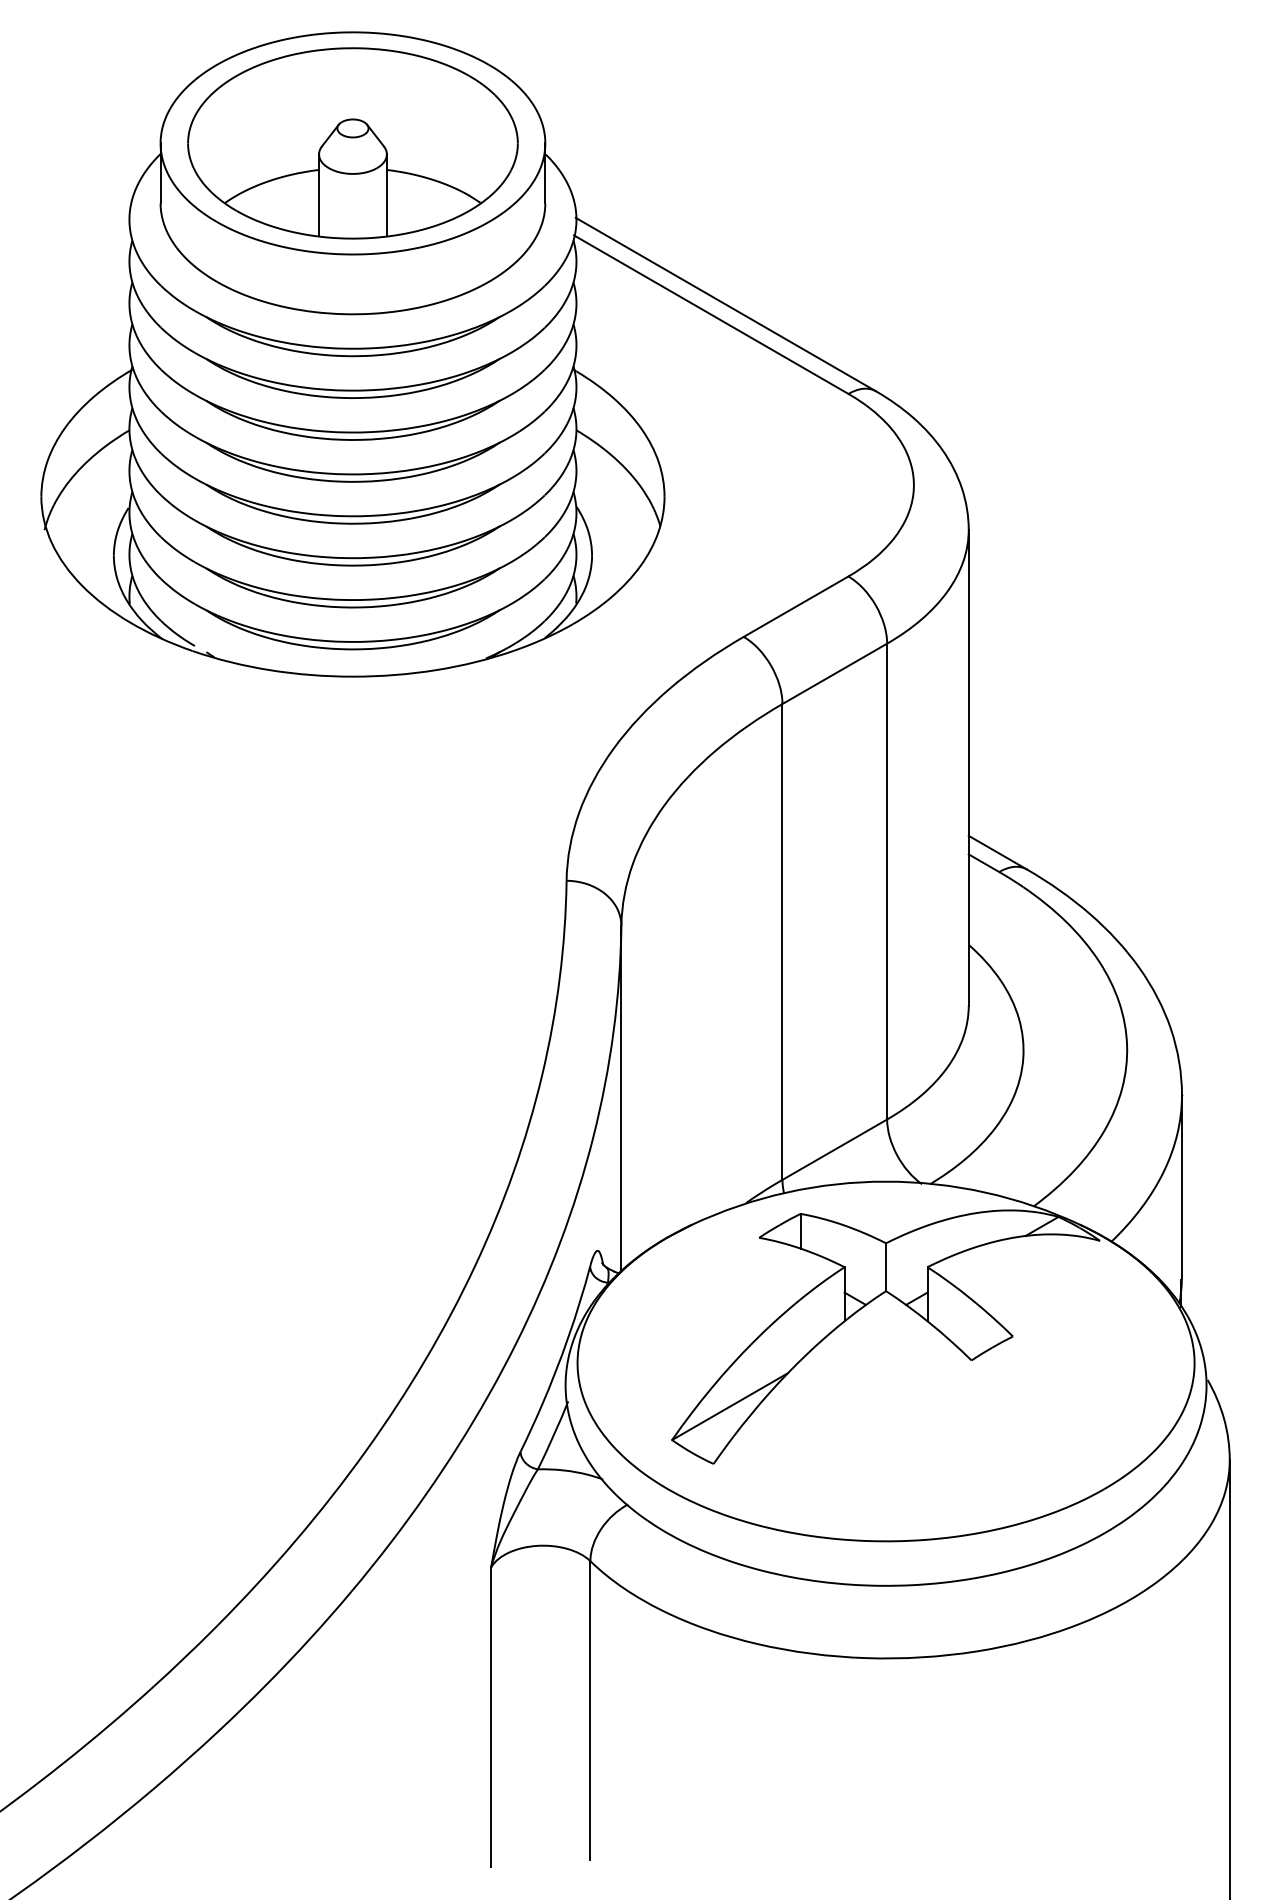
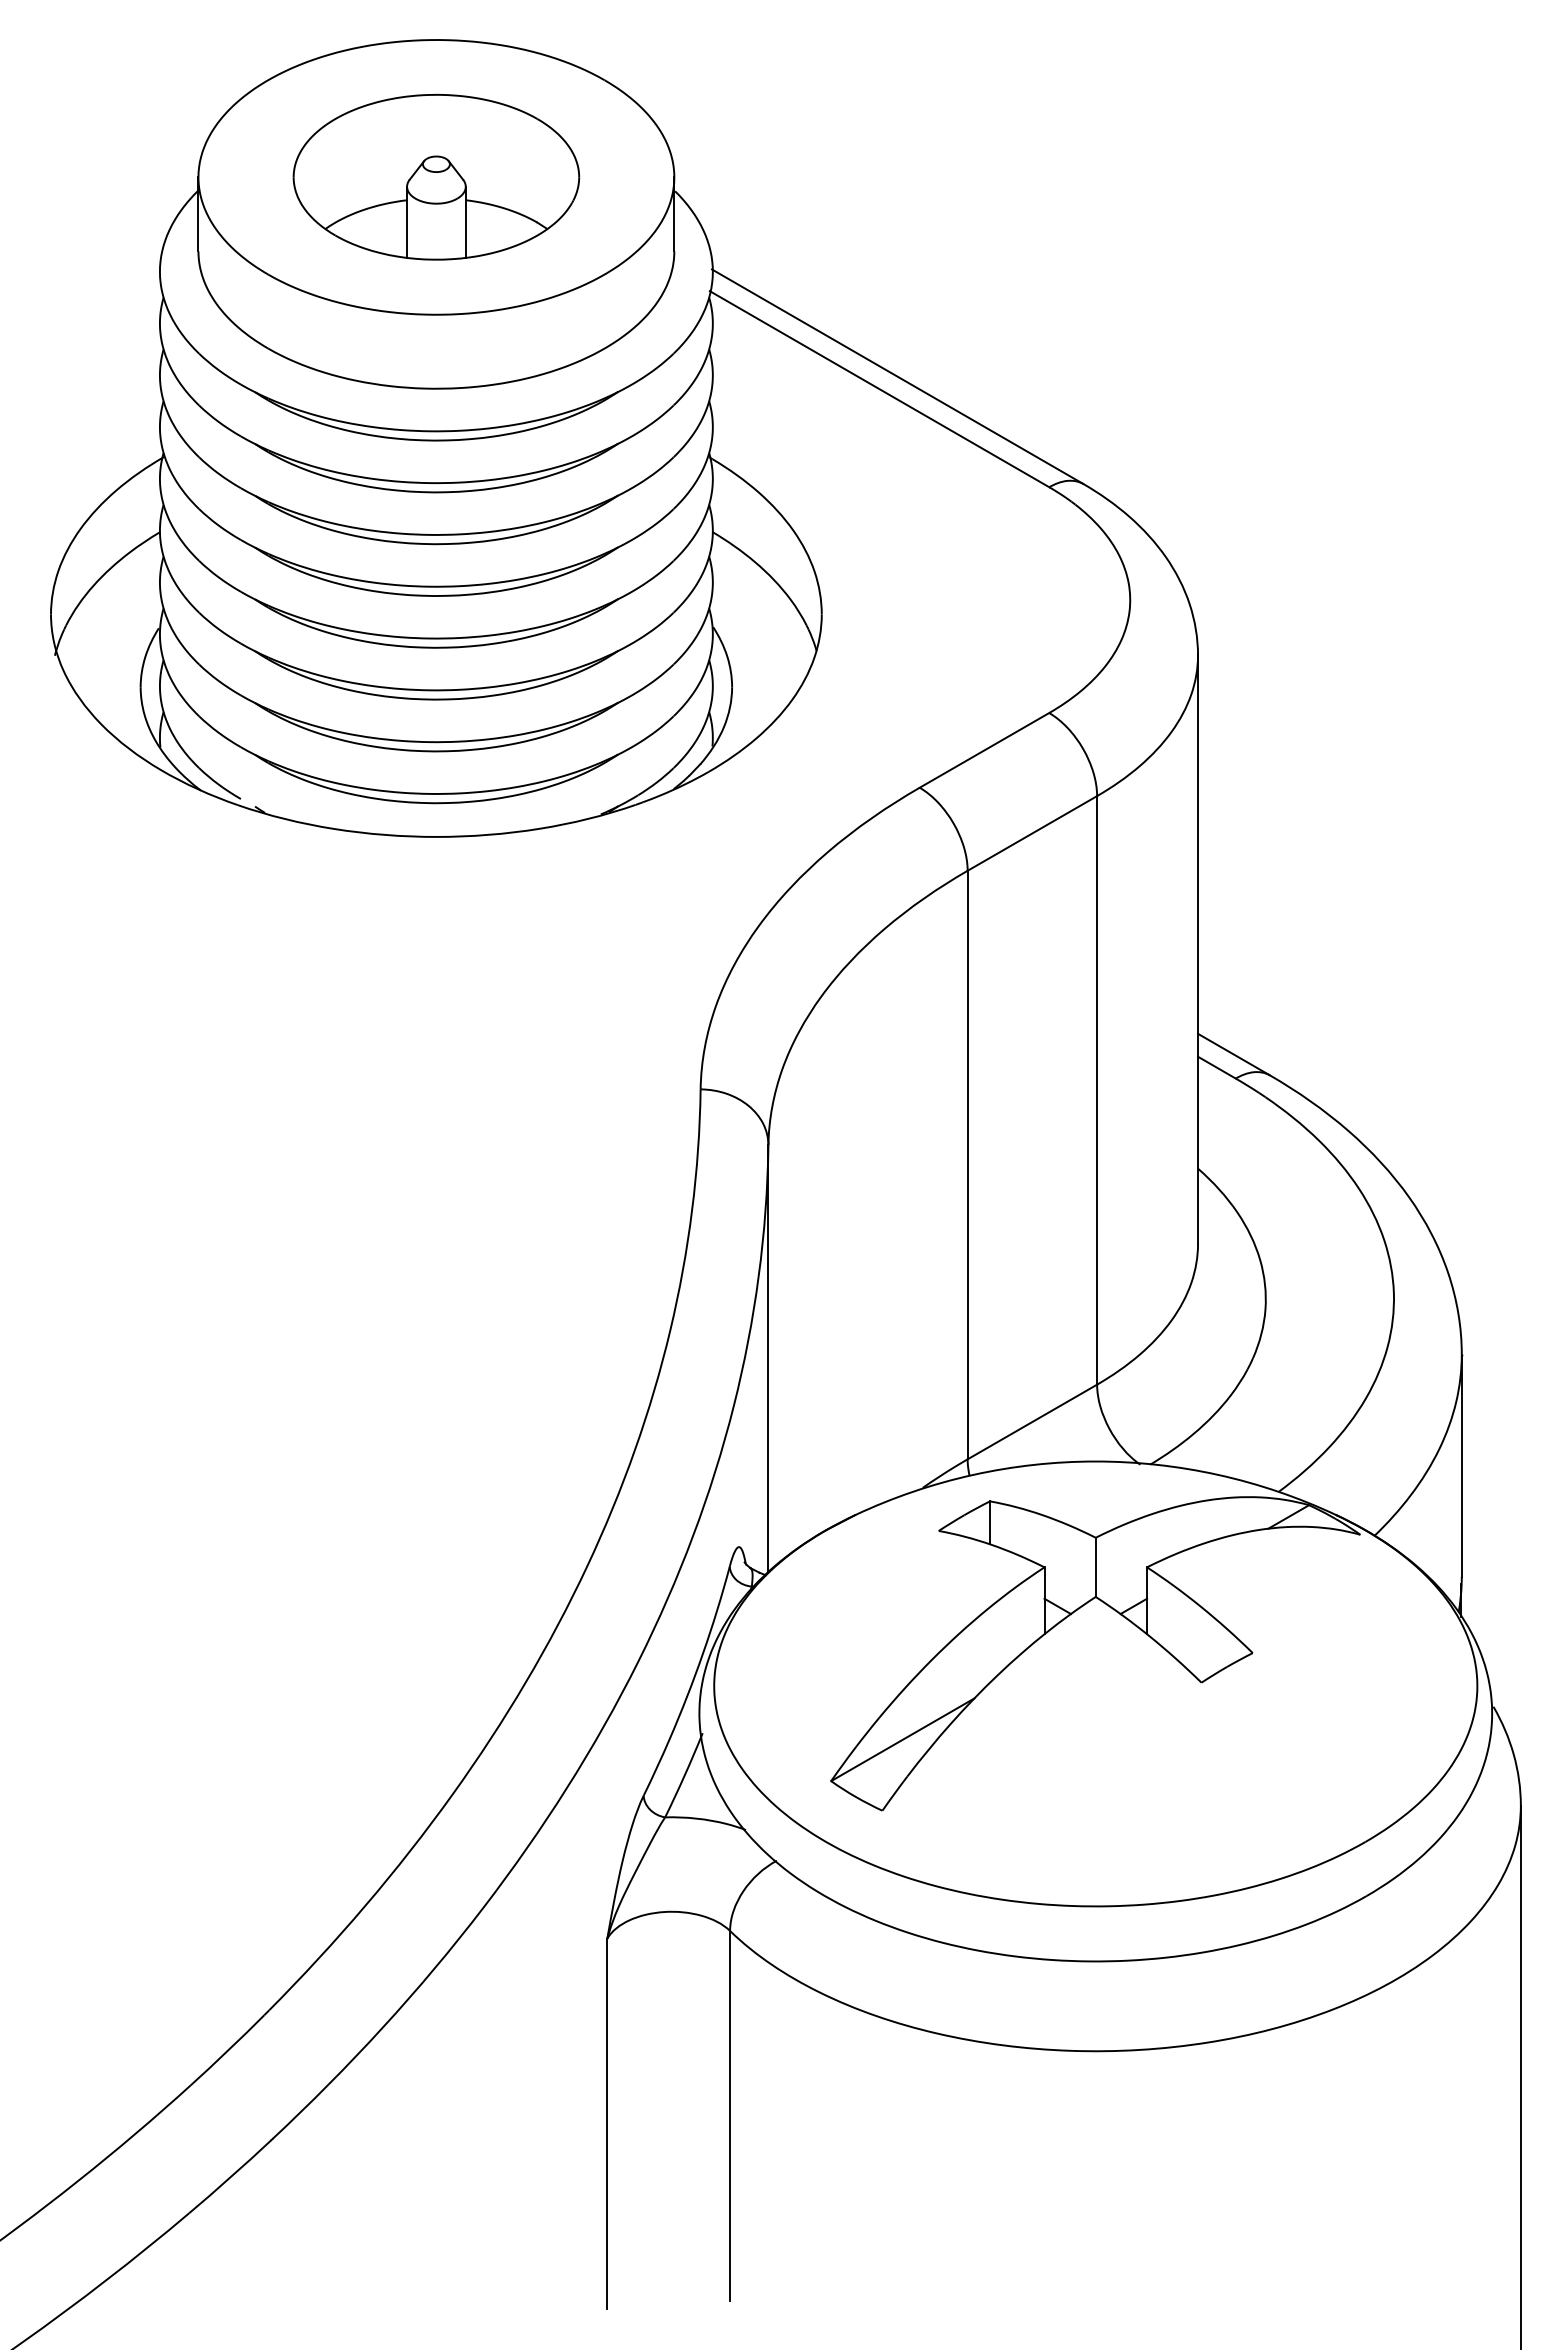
part: (353, 142) -> (436, 176), size x0.7

